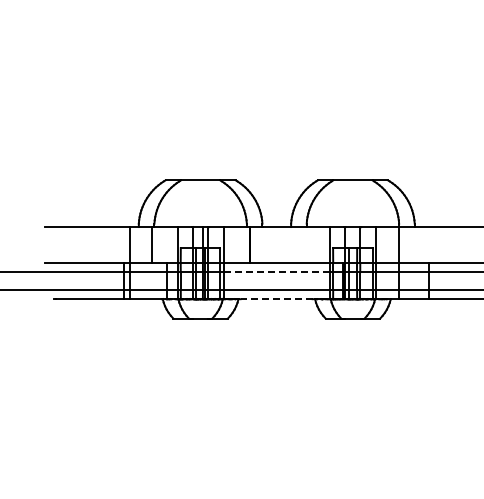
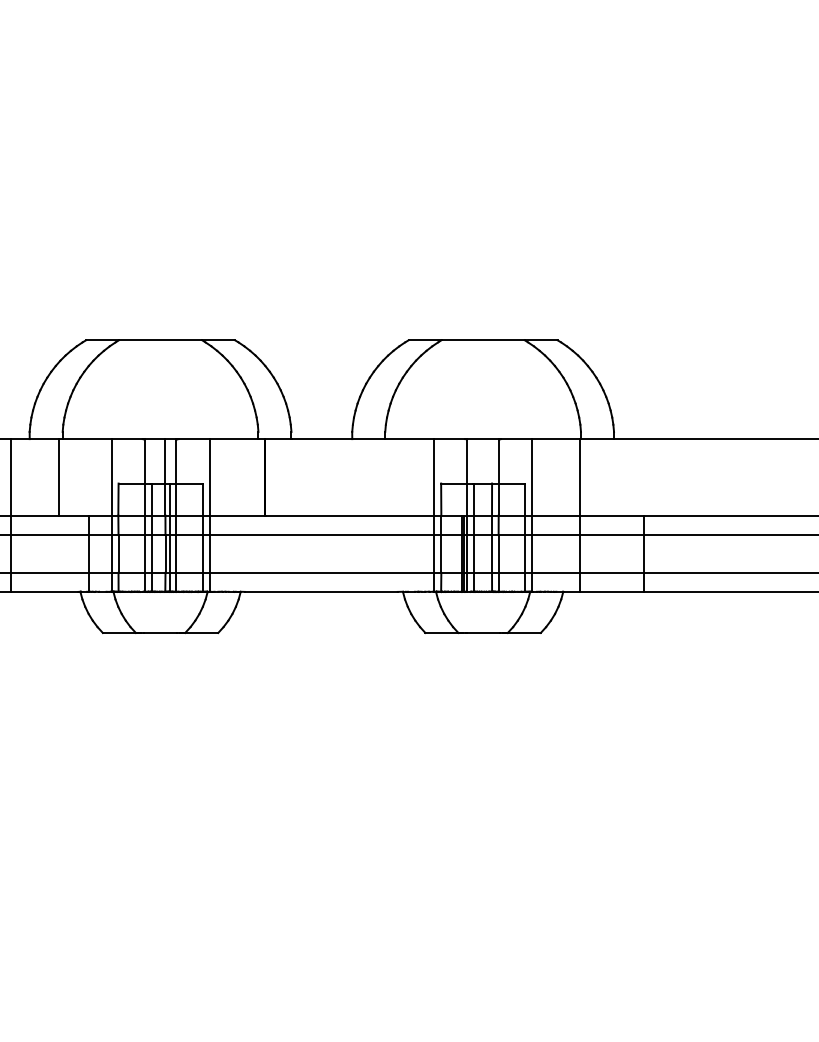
line: (276, 272) -> (321, 535), dashed -> solid
line: (276, 299) -> (321, 592), dashed -> solid

